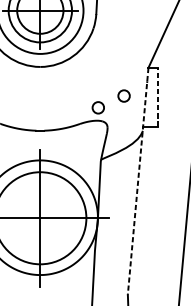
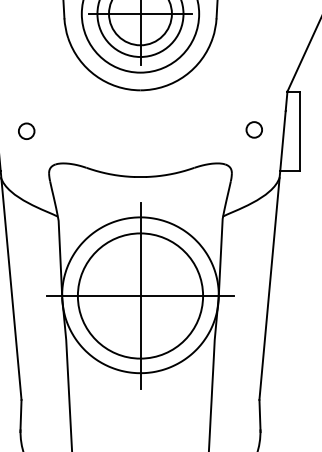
line: (158, 97) -> (300, 131), dashed -> solid
part: (97, 107) -> (218, 145), removed
line: (138, 181) -> (273, 245), dashed -> solid

